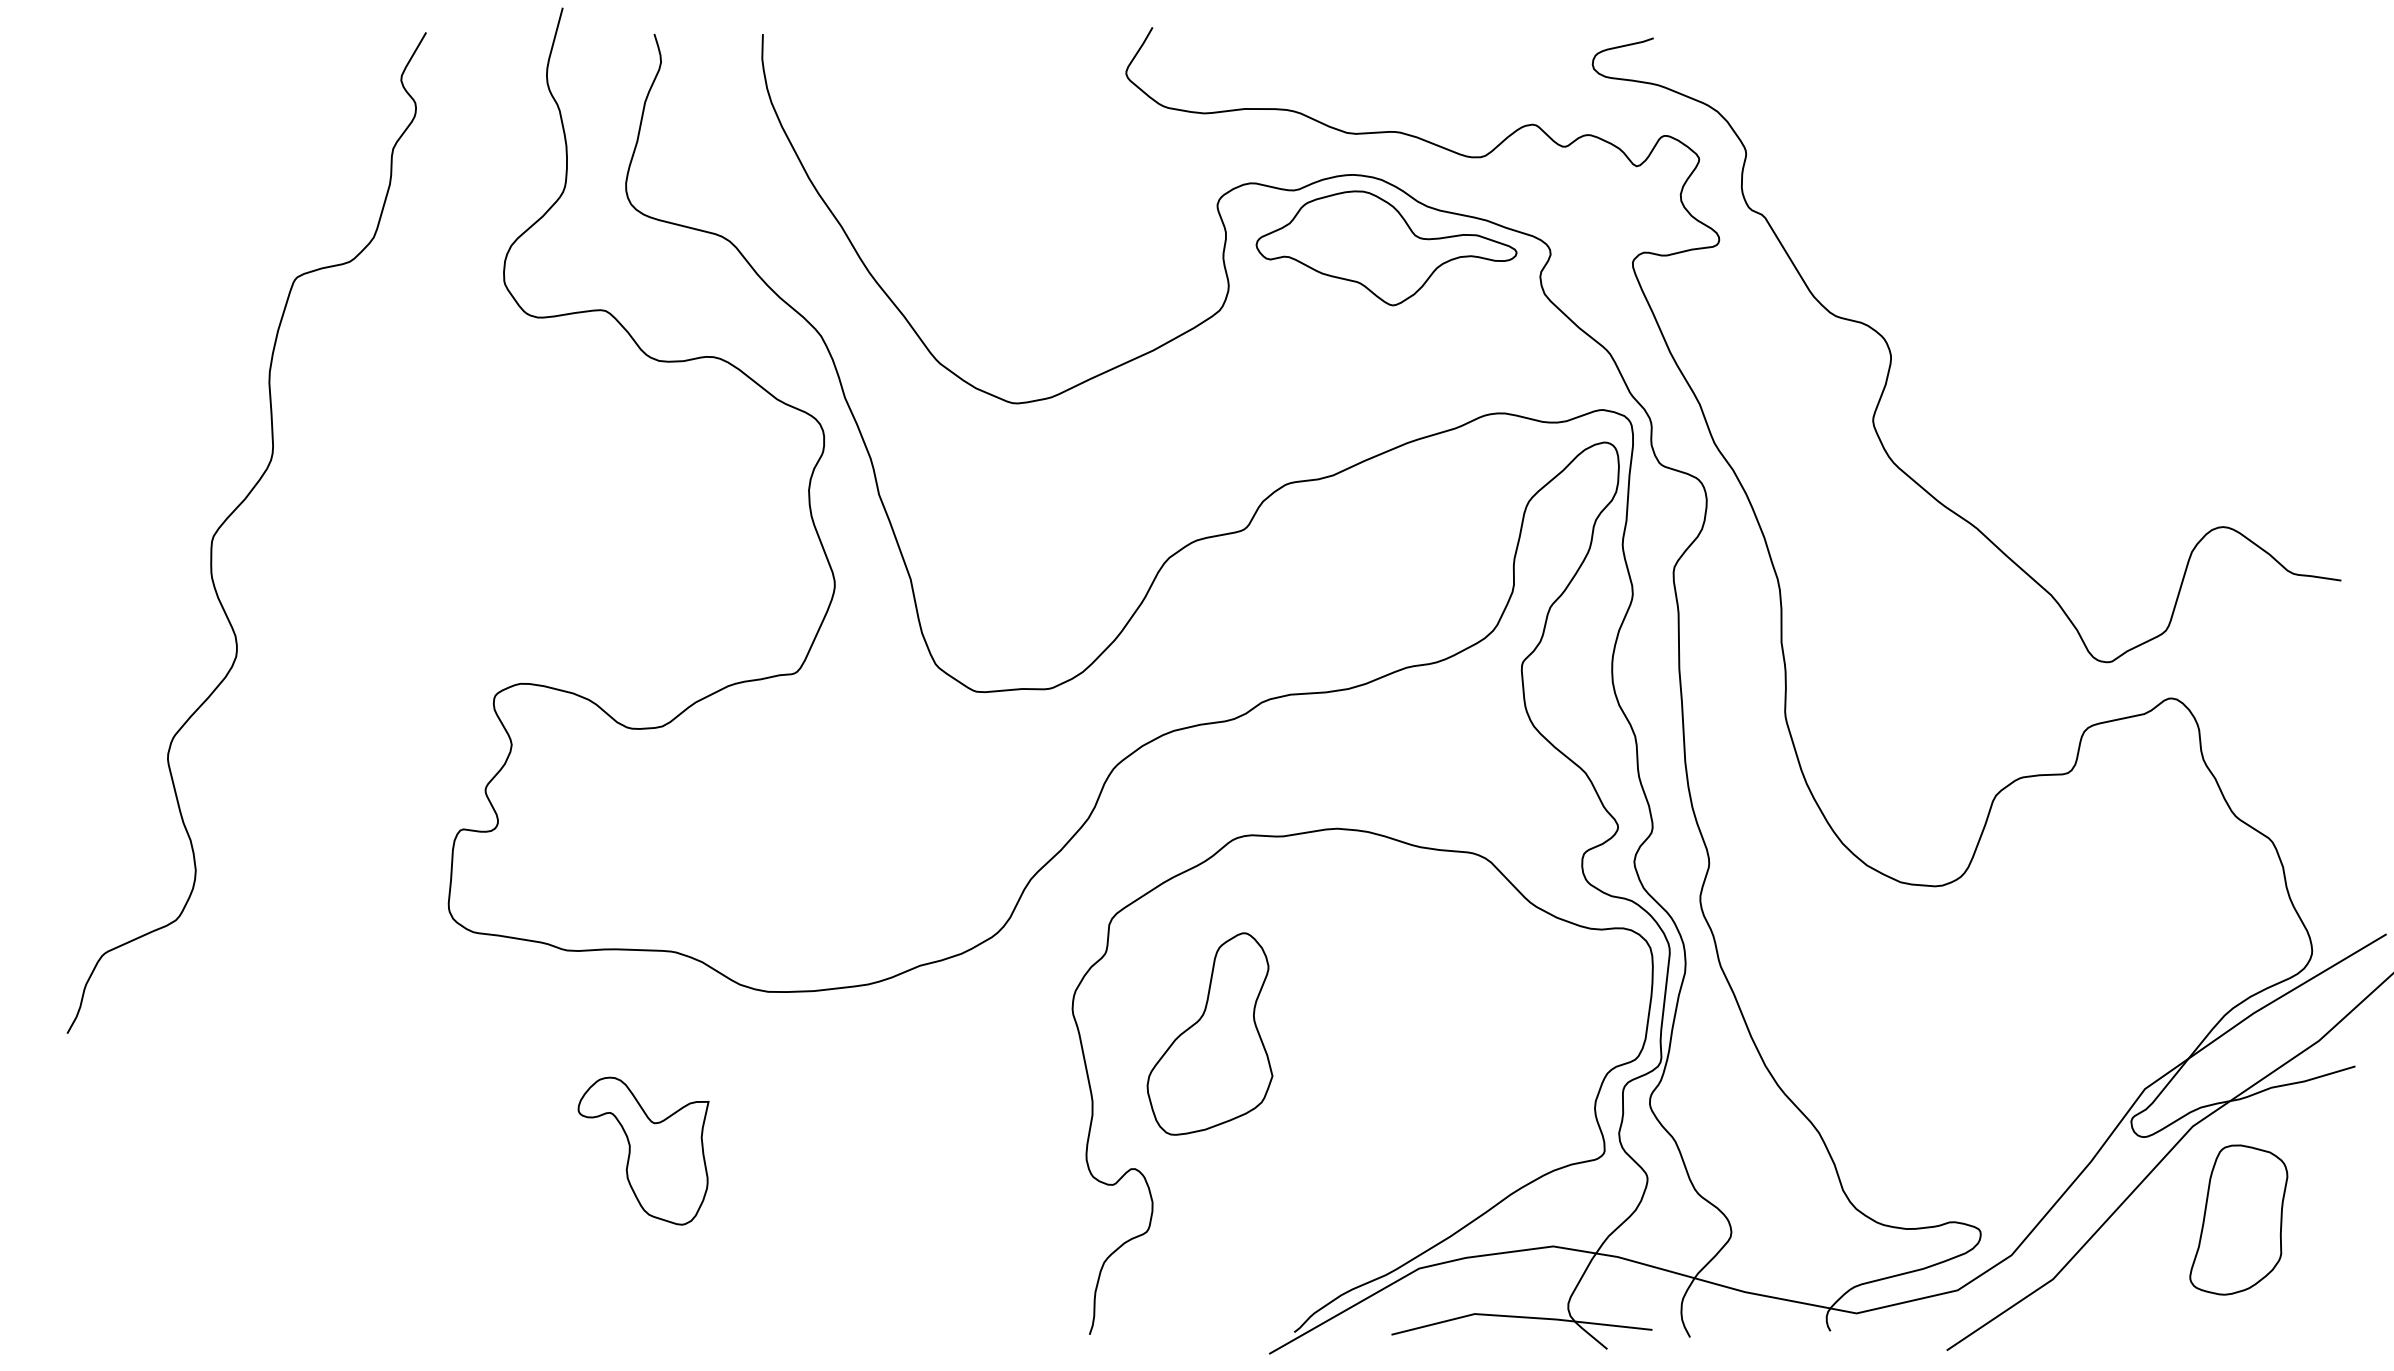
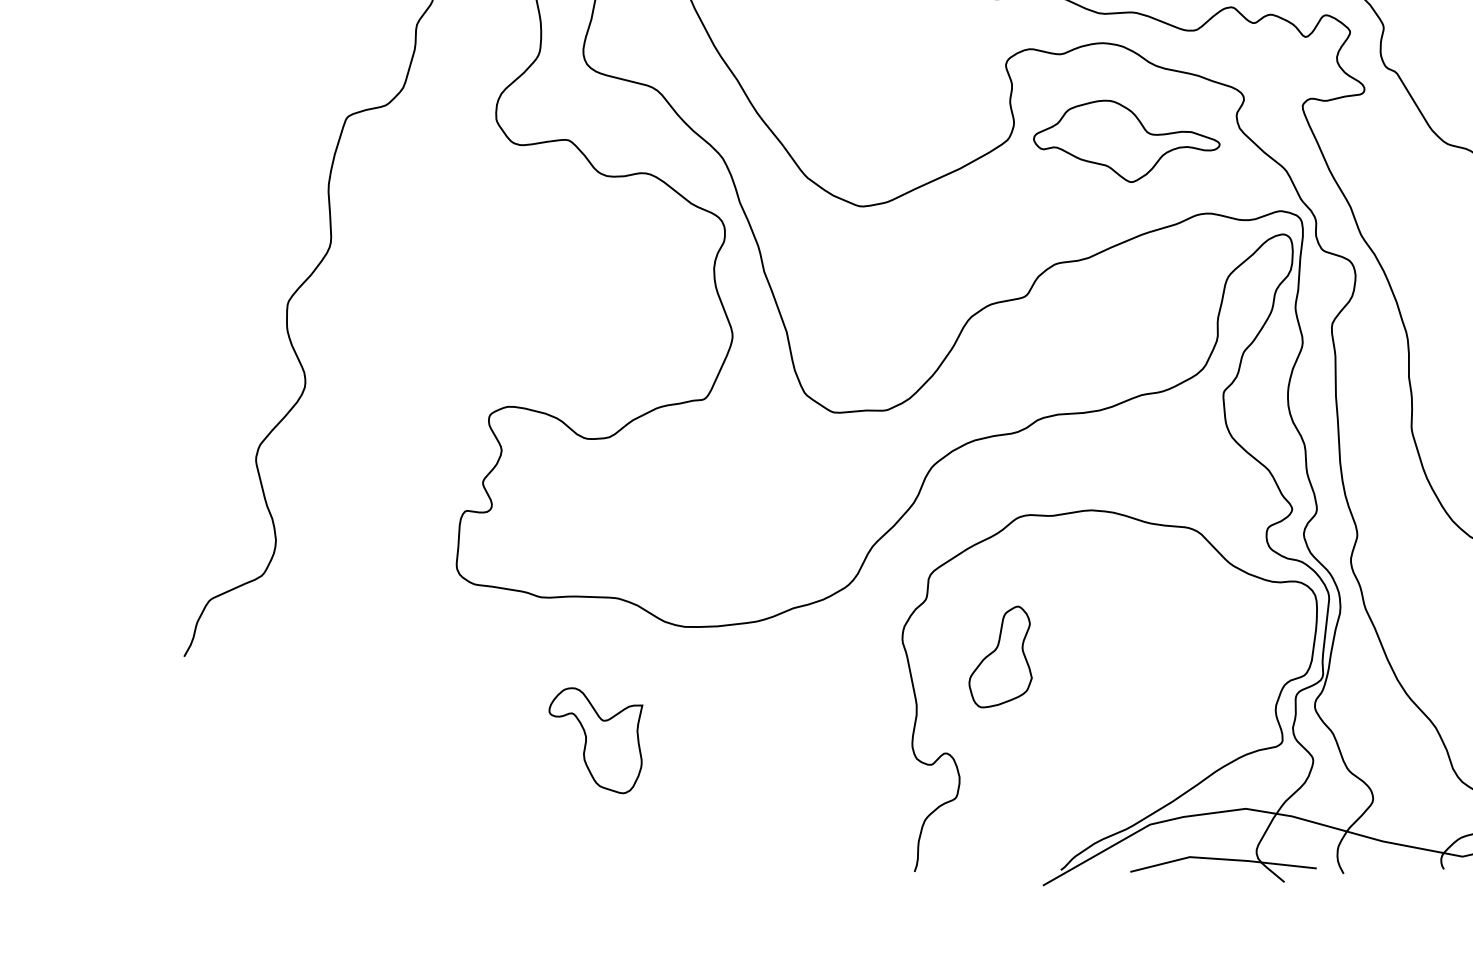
part: (1386, 248) -> (1126, 141), moved
part: (1209, 1033) -> (1000, 656), size x0.7

